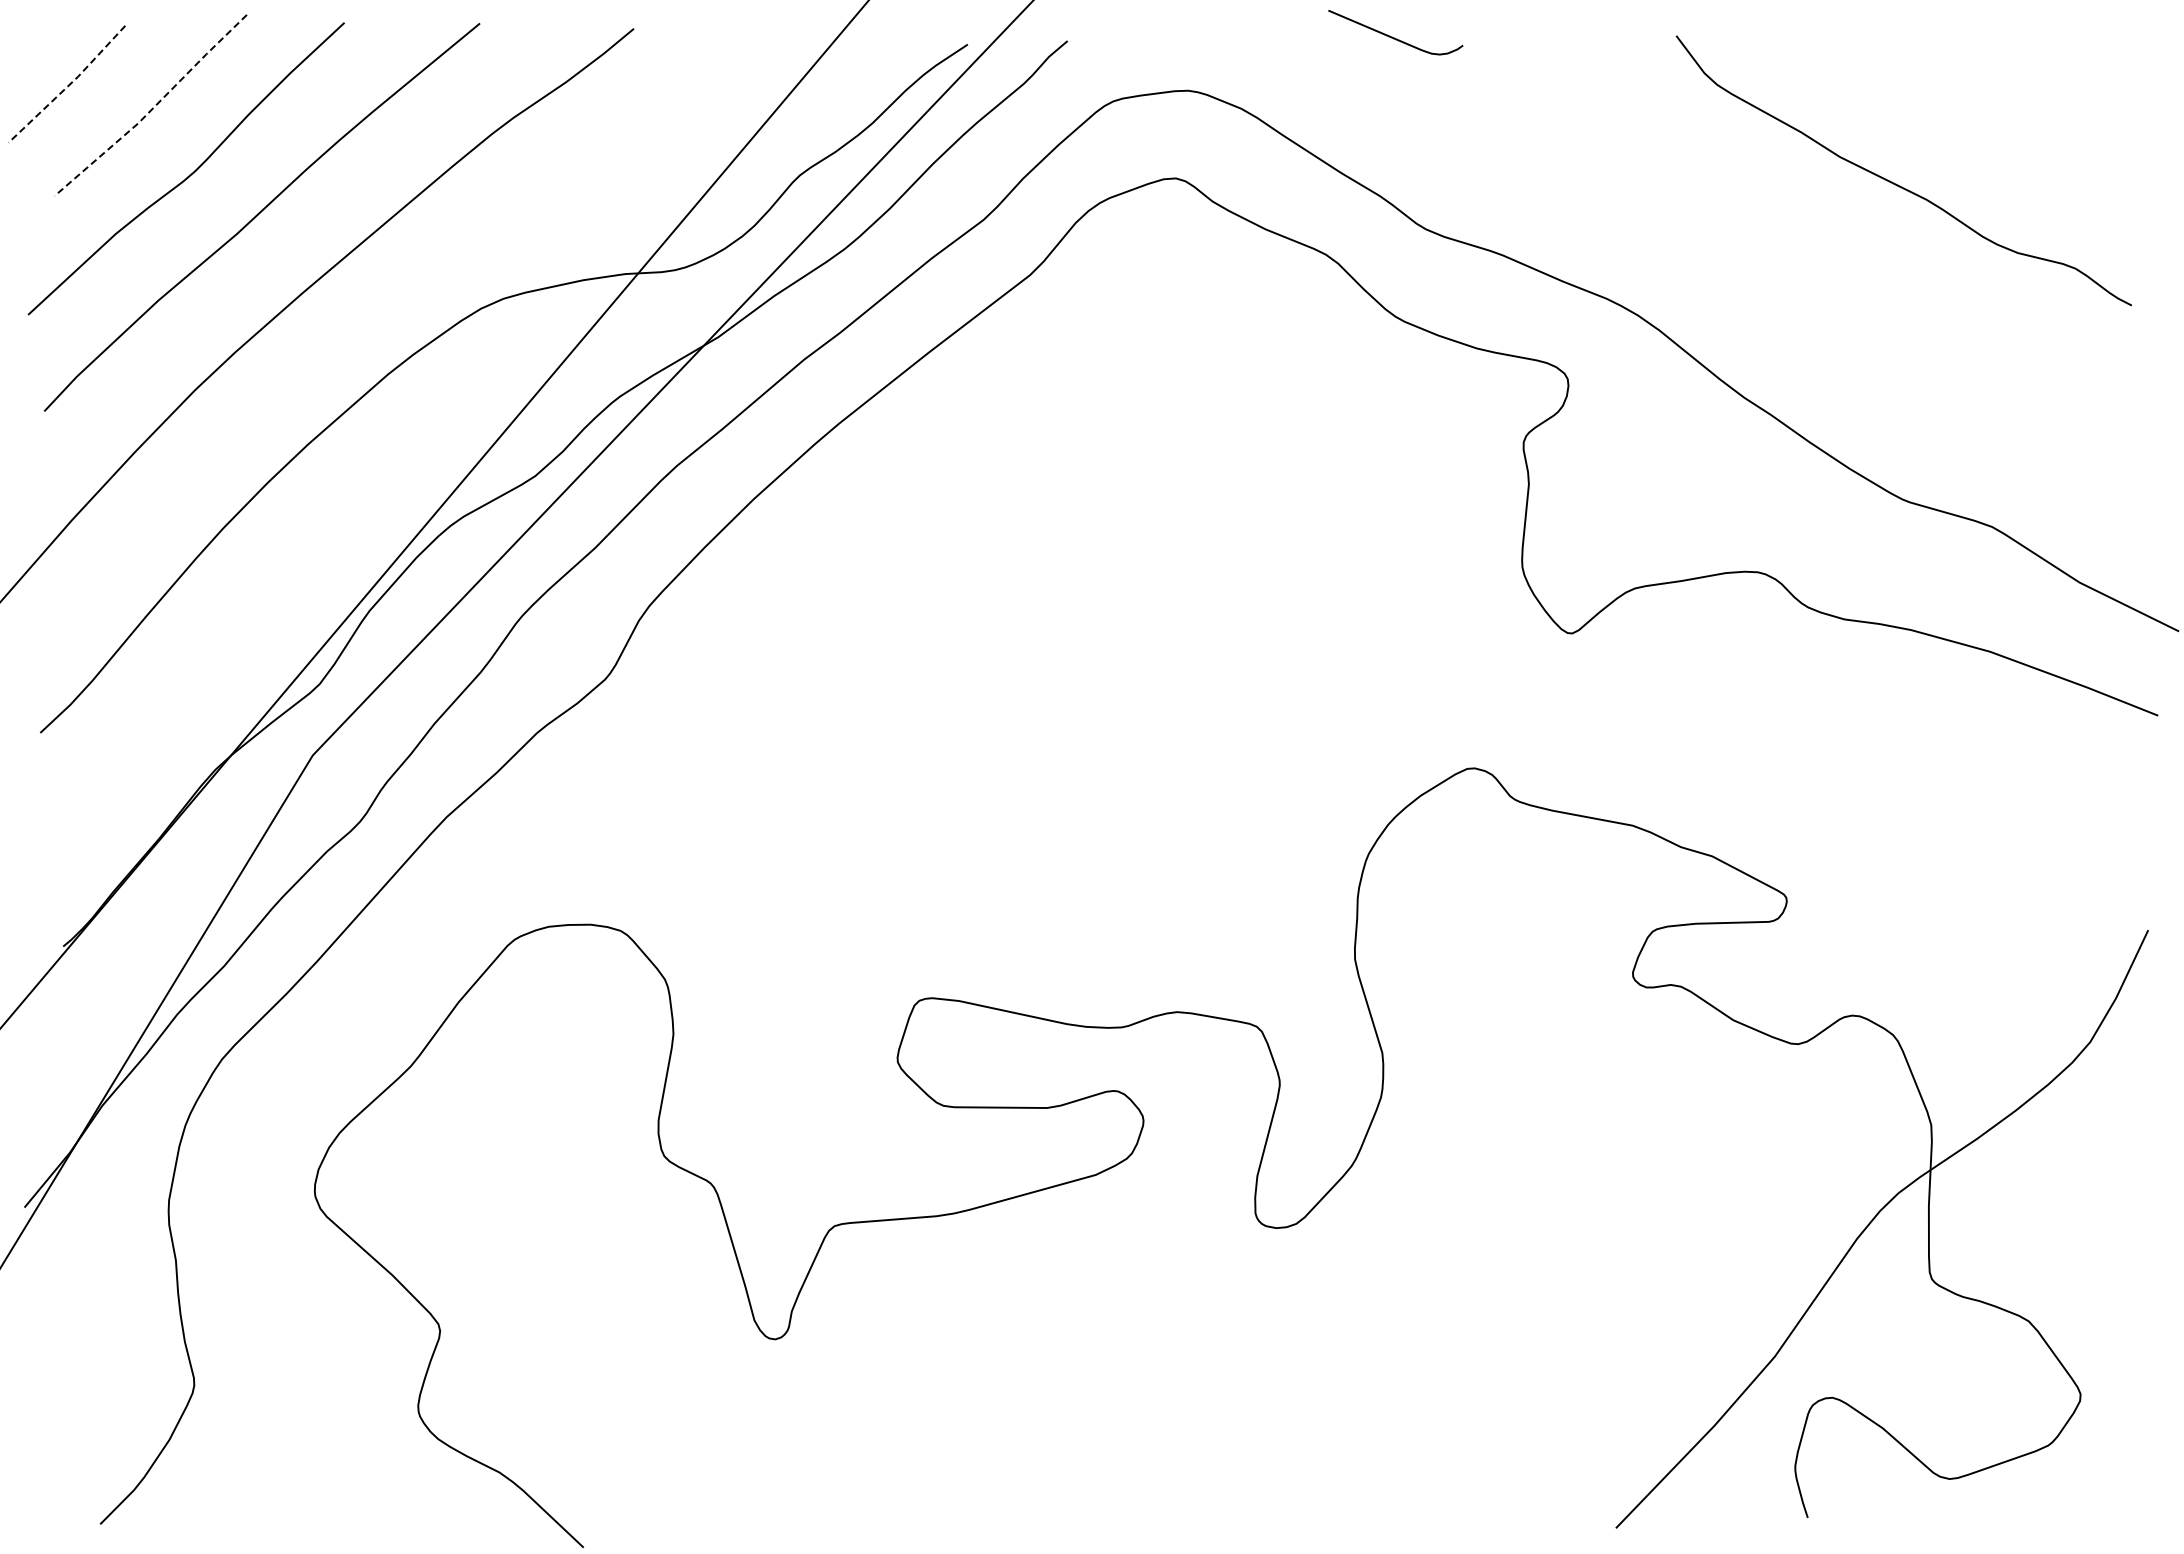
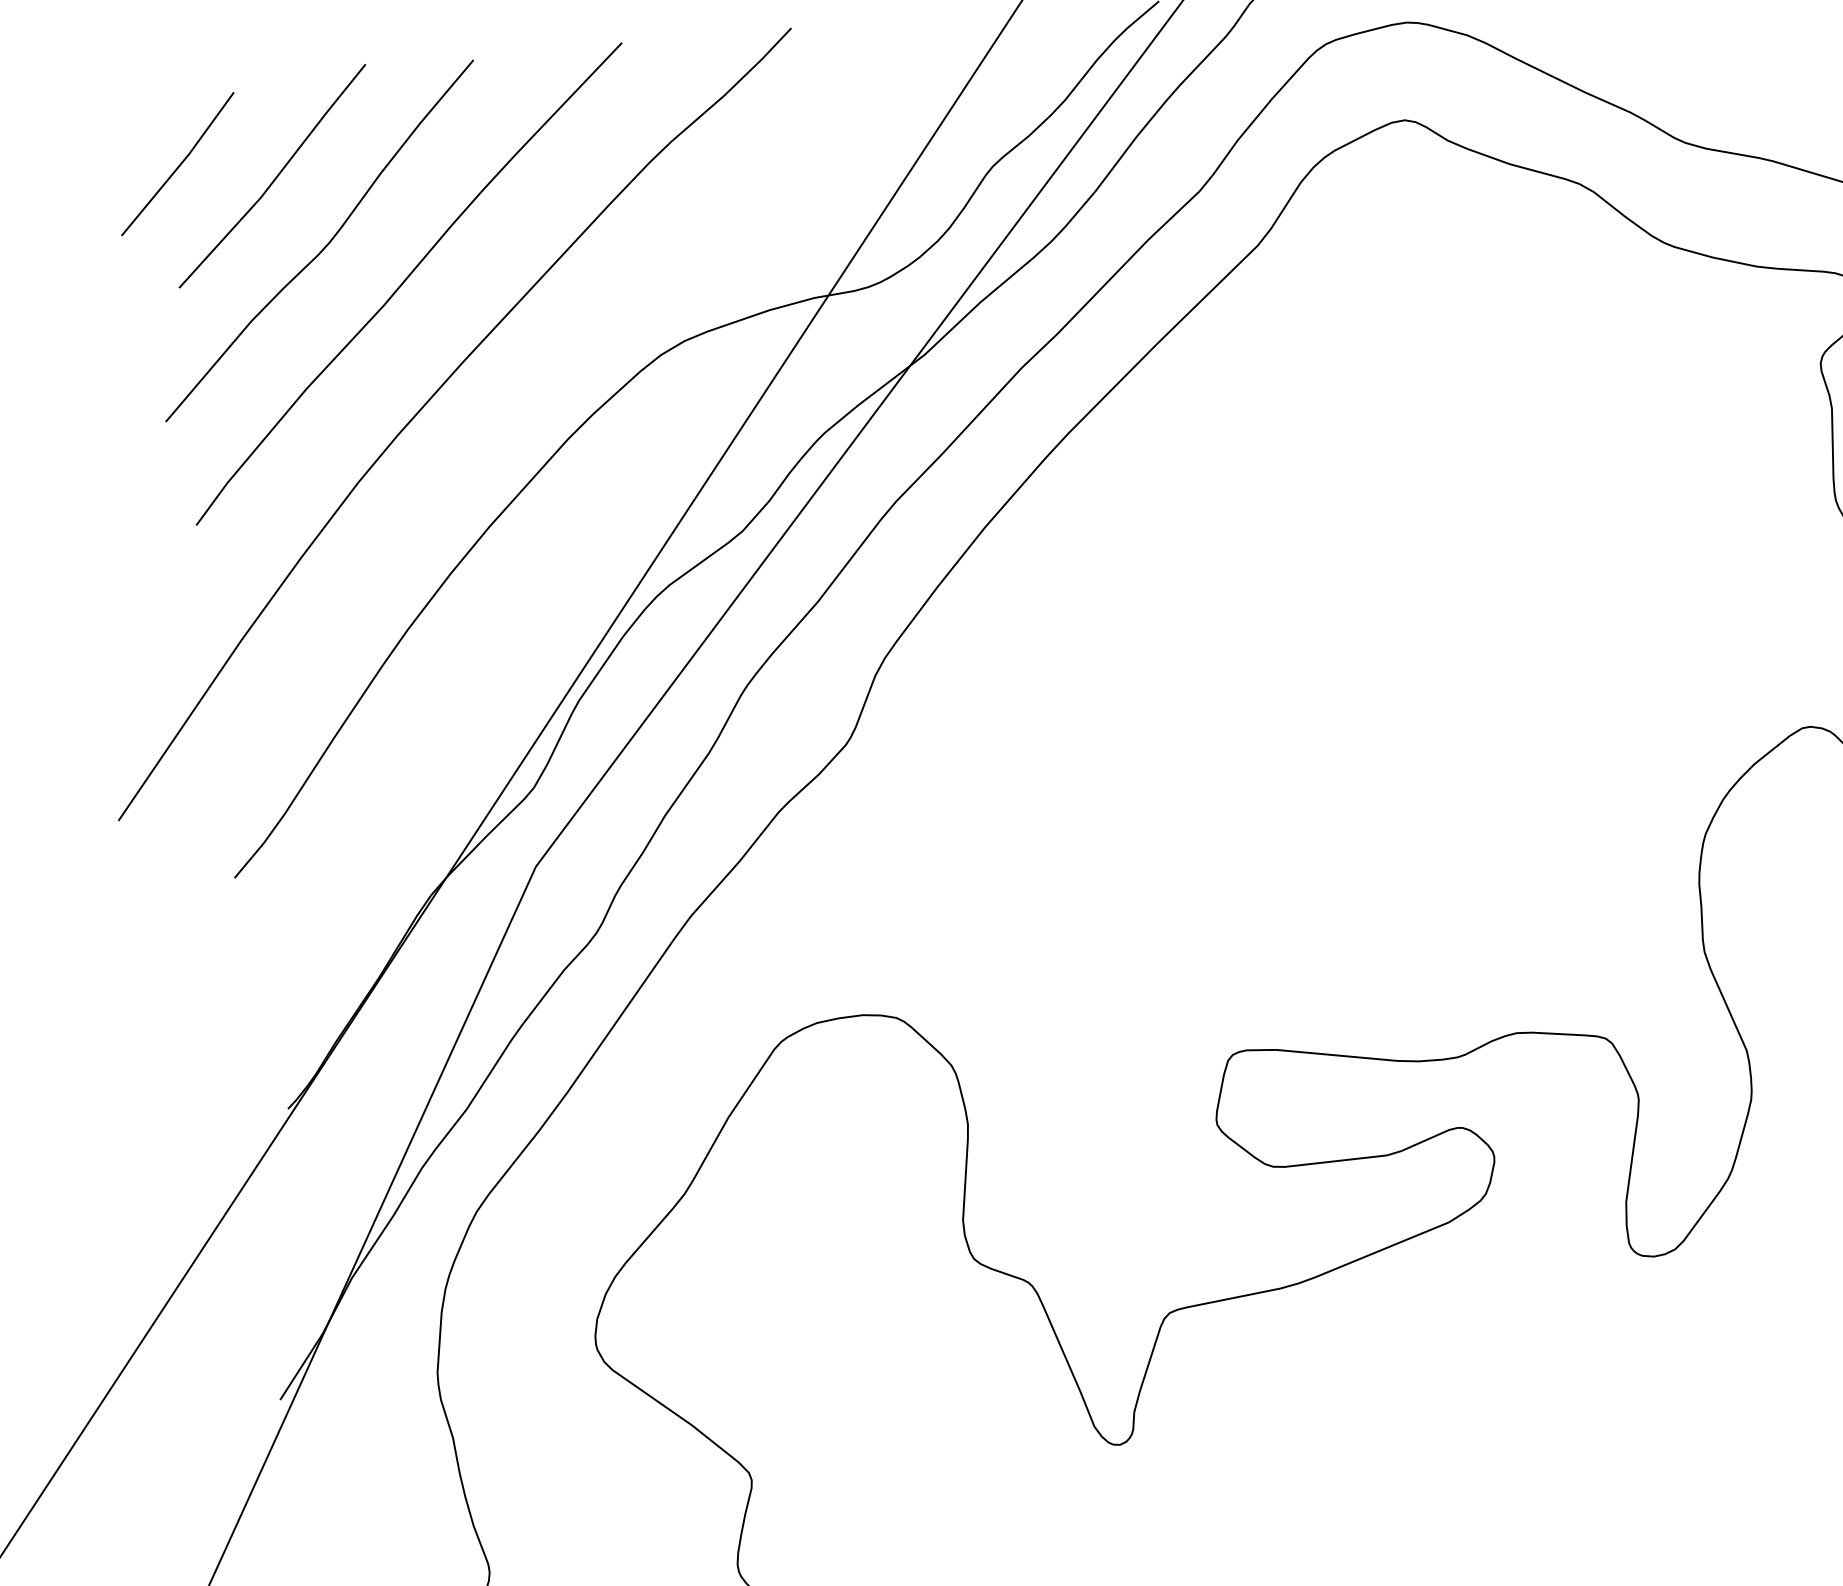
line: (68, 85) -> (179, 165), dashed -> solid
line: (153, 108) -> (275, 179), dashed -> solid

